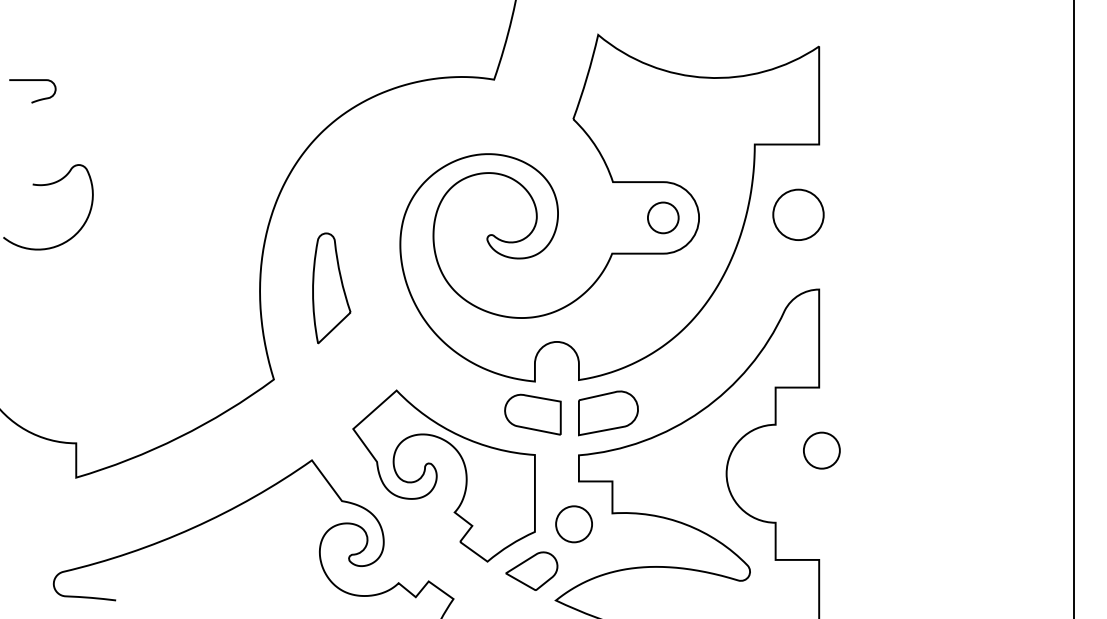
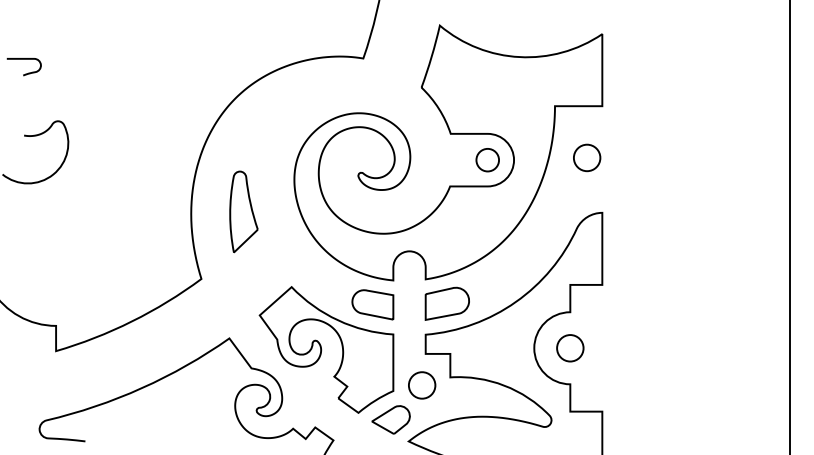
circle: (797, 214) -> (586, 157), size x0.71
part: (532, 414) -> (372, 304), moved
circle: (822, 450) -> (570, 348), moved

